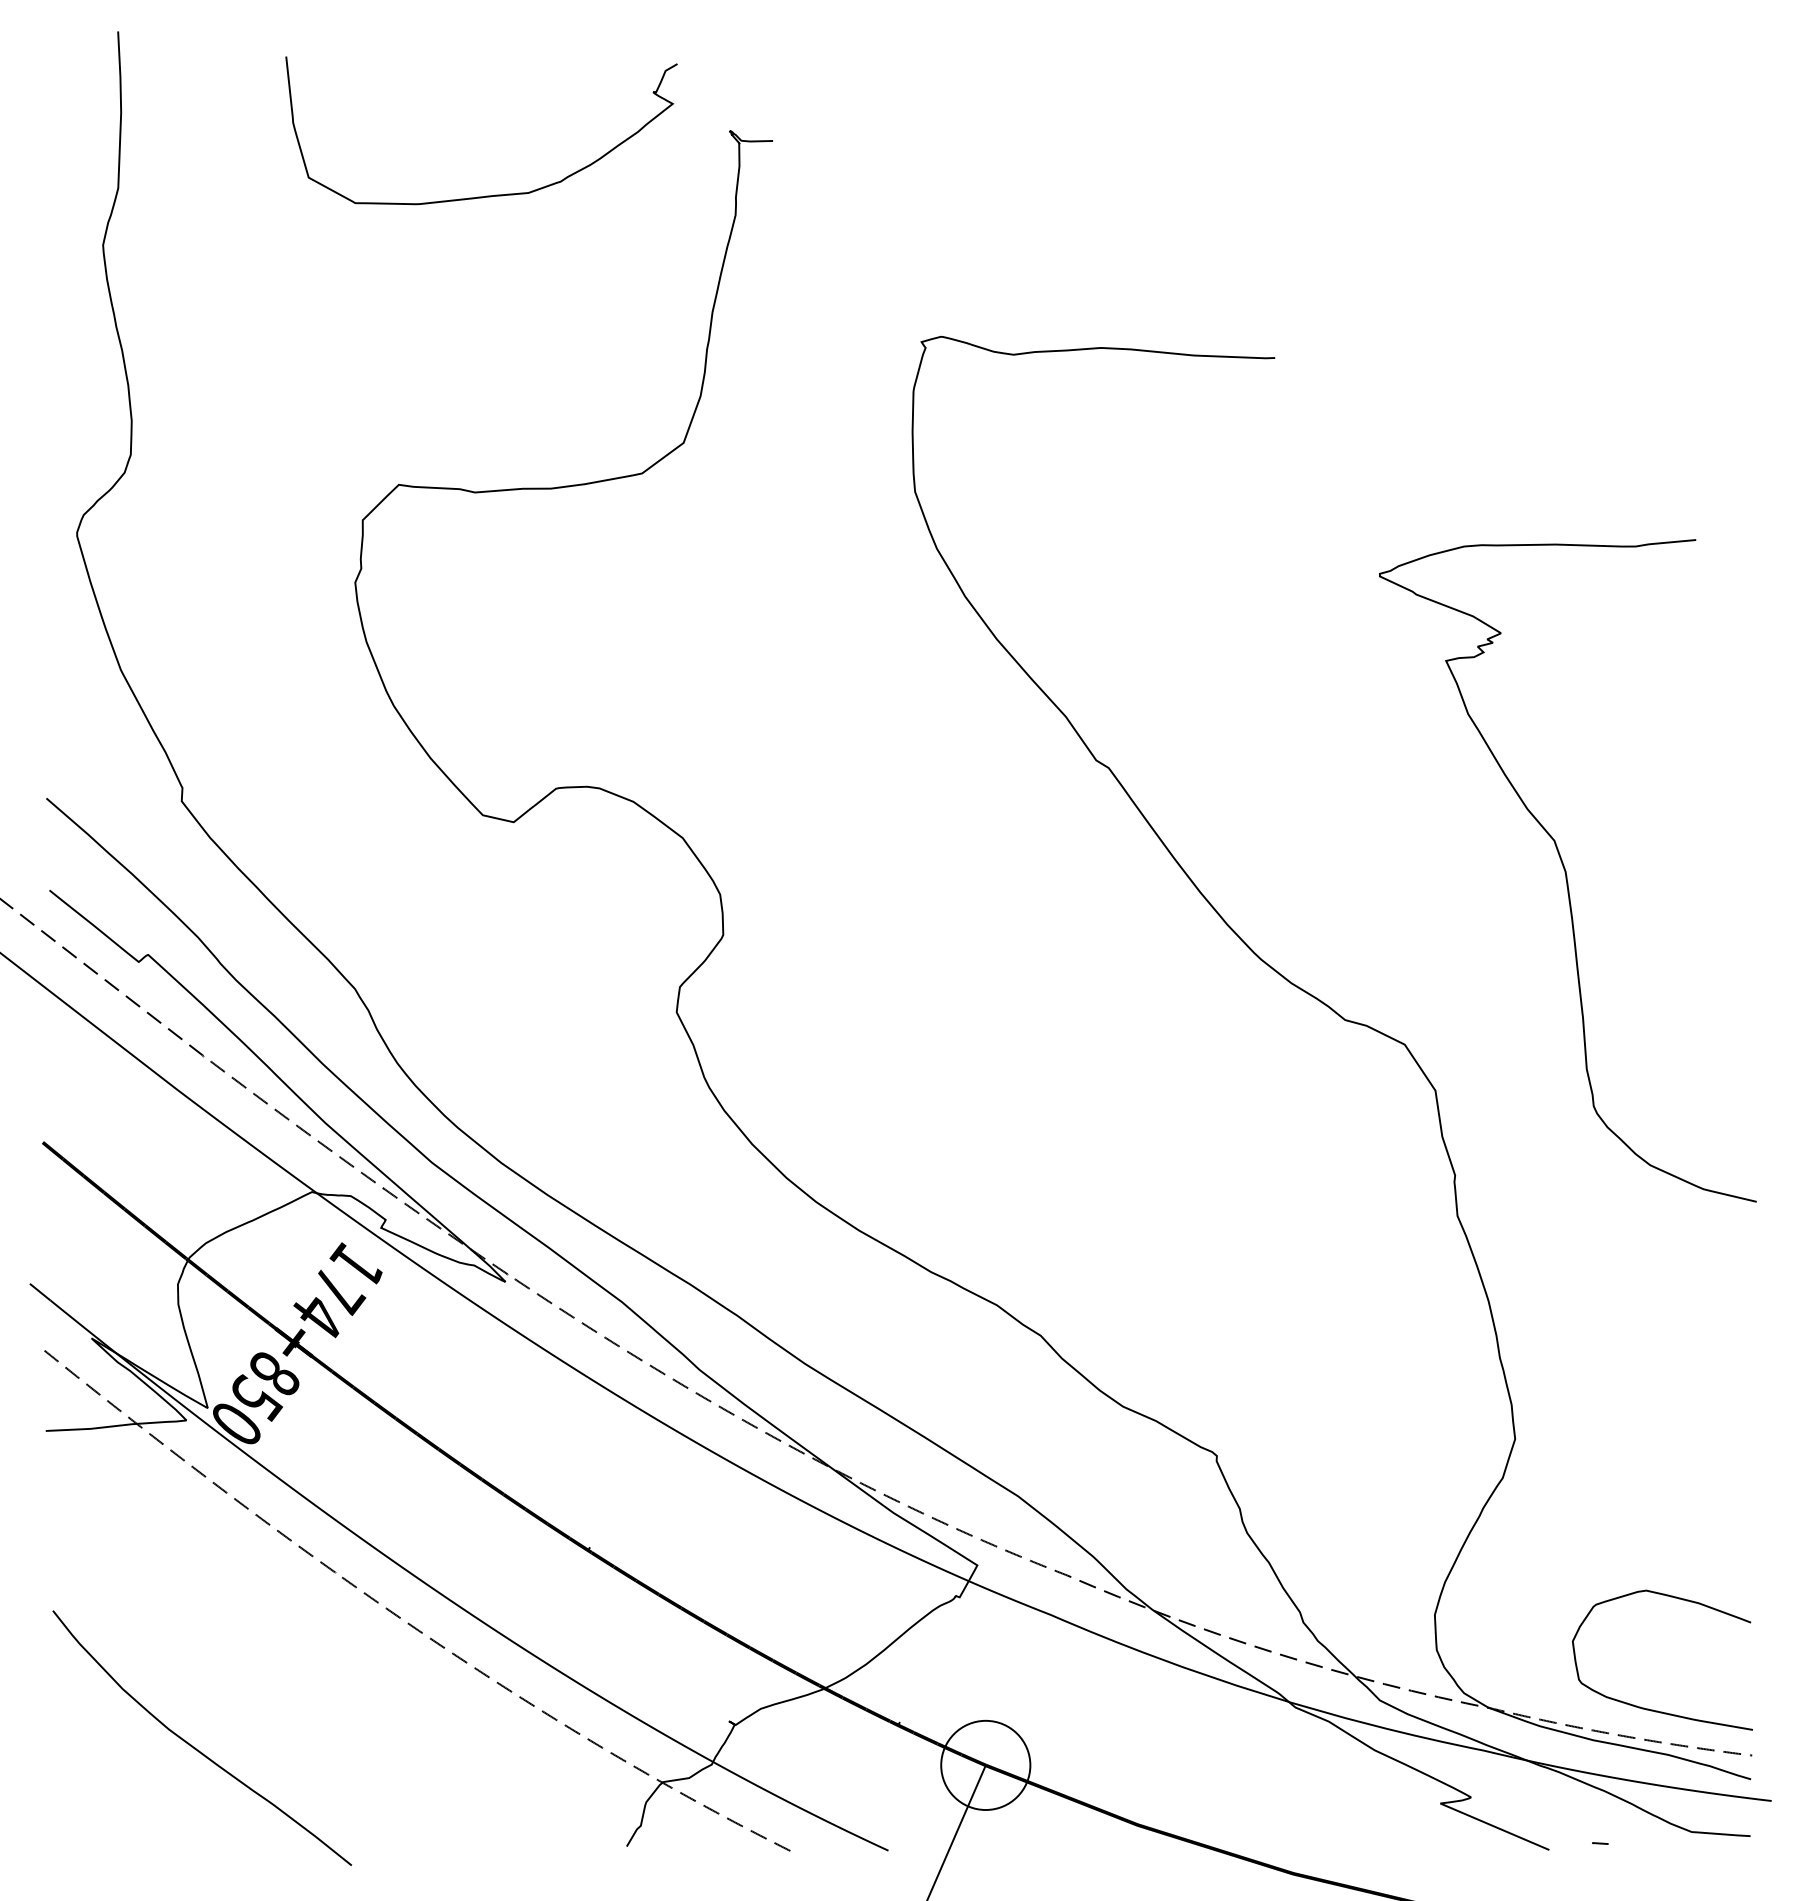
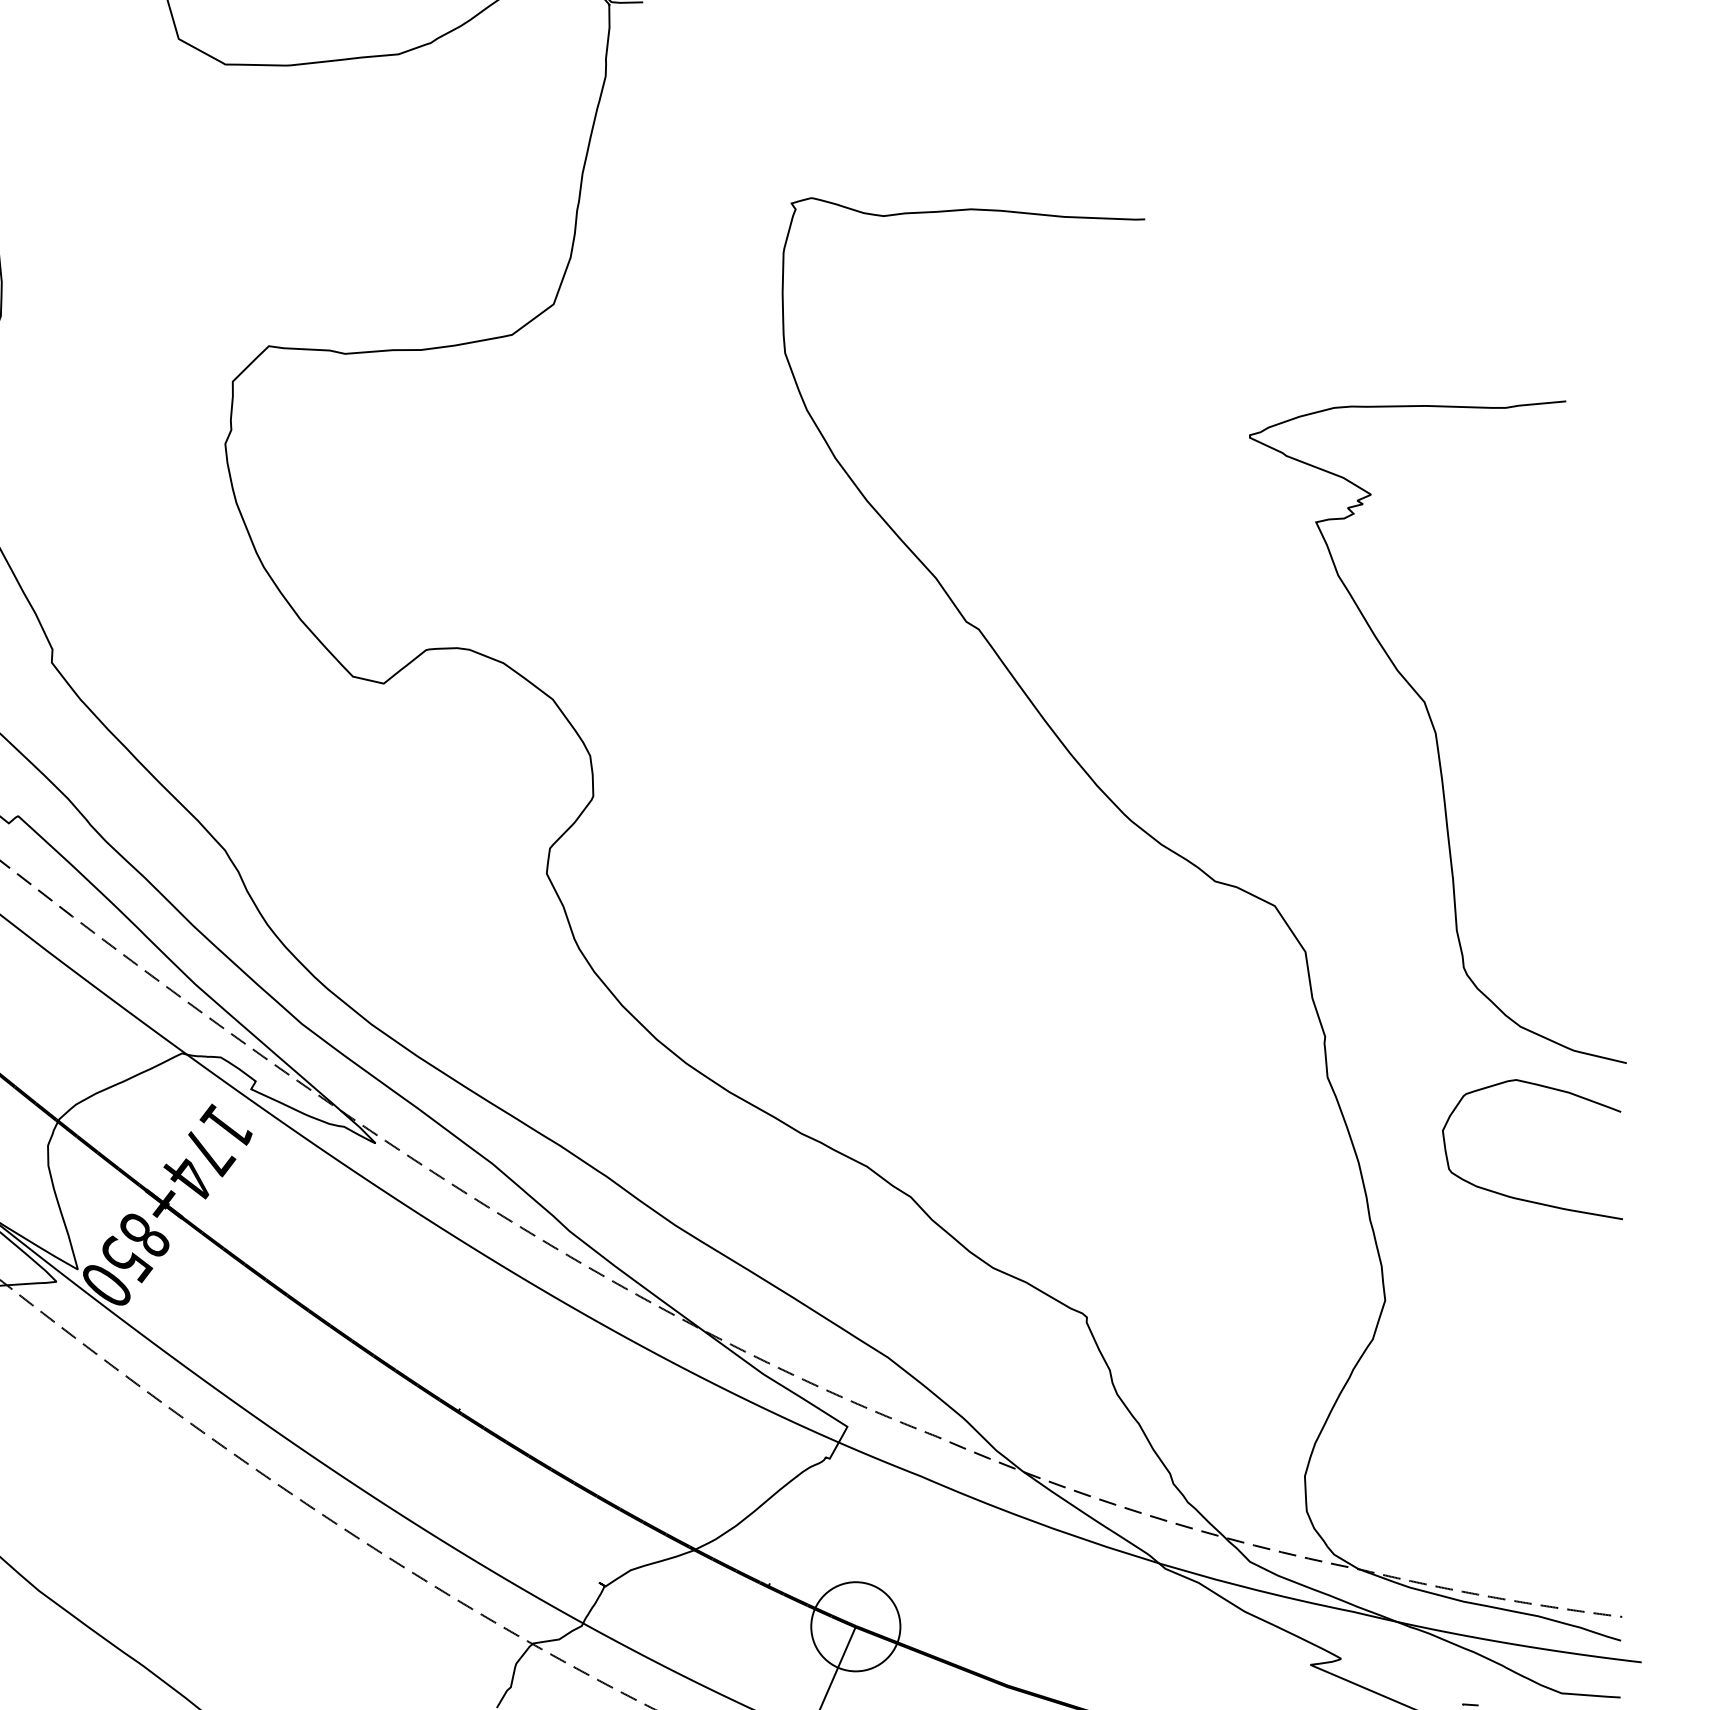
curve: (1653, 1709) -> (1523, 1198), moved

